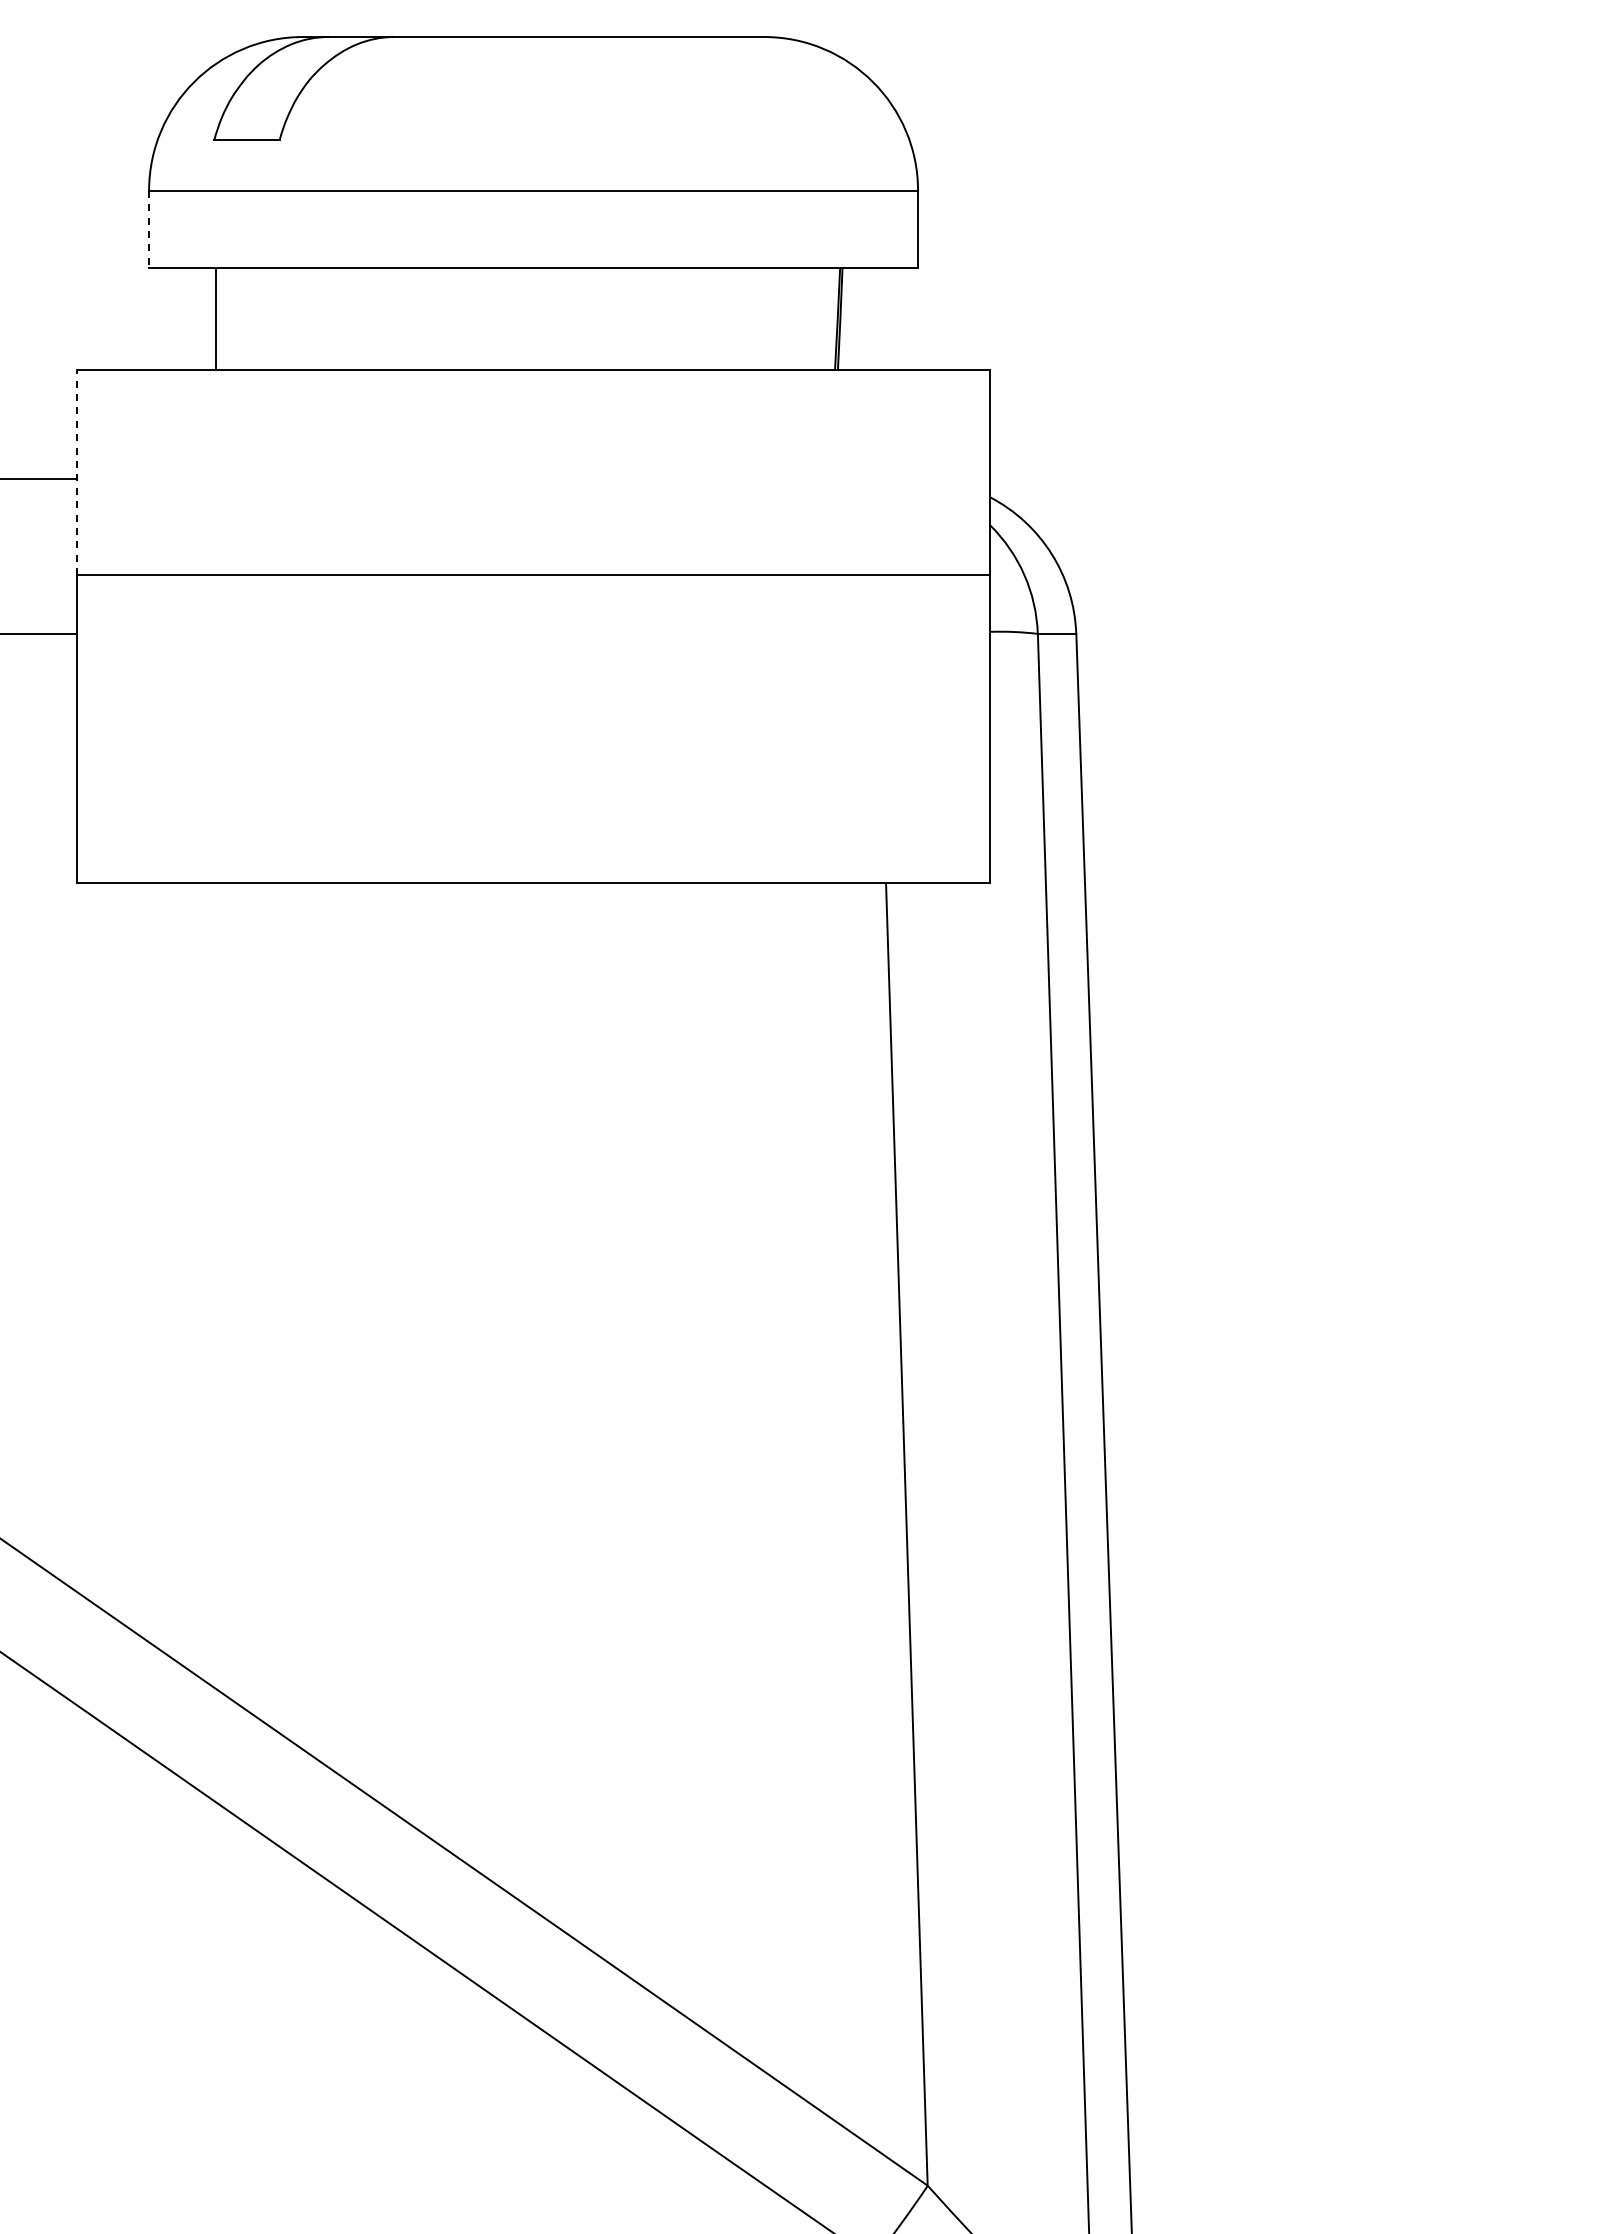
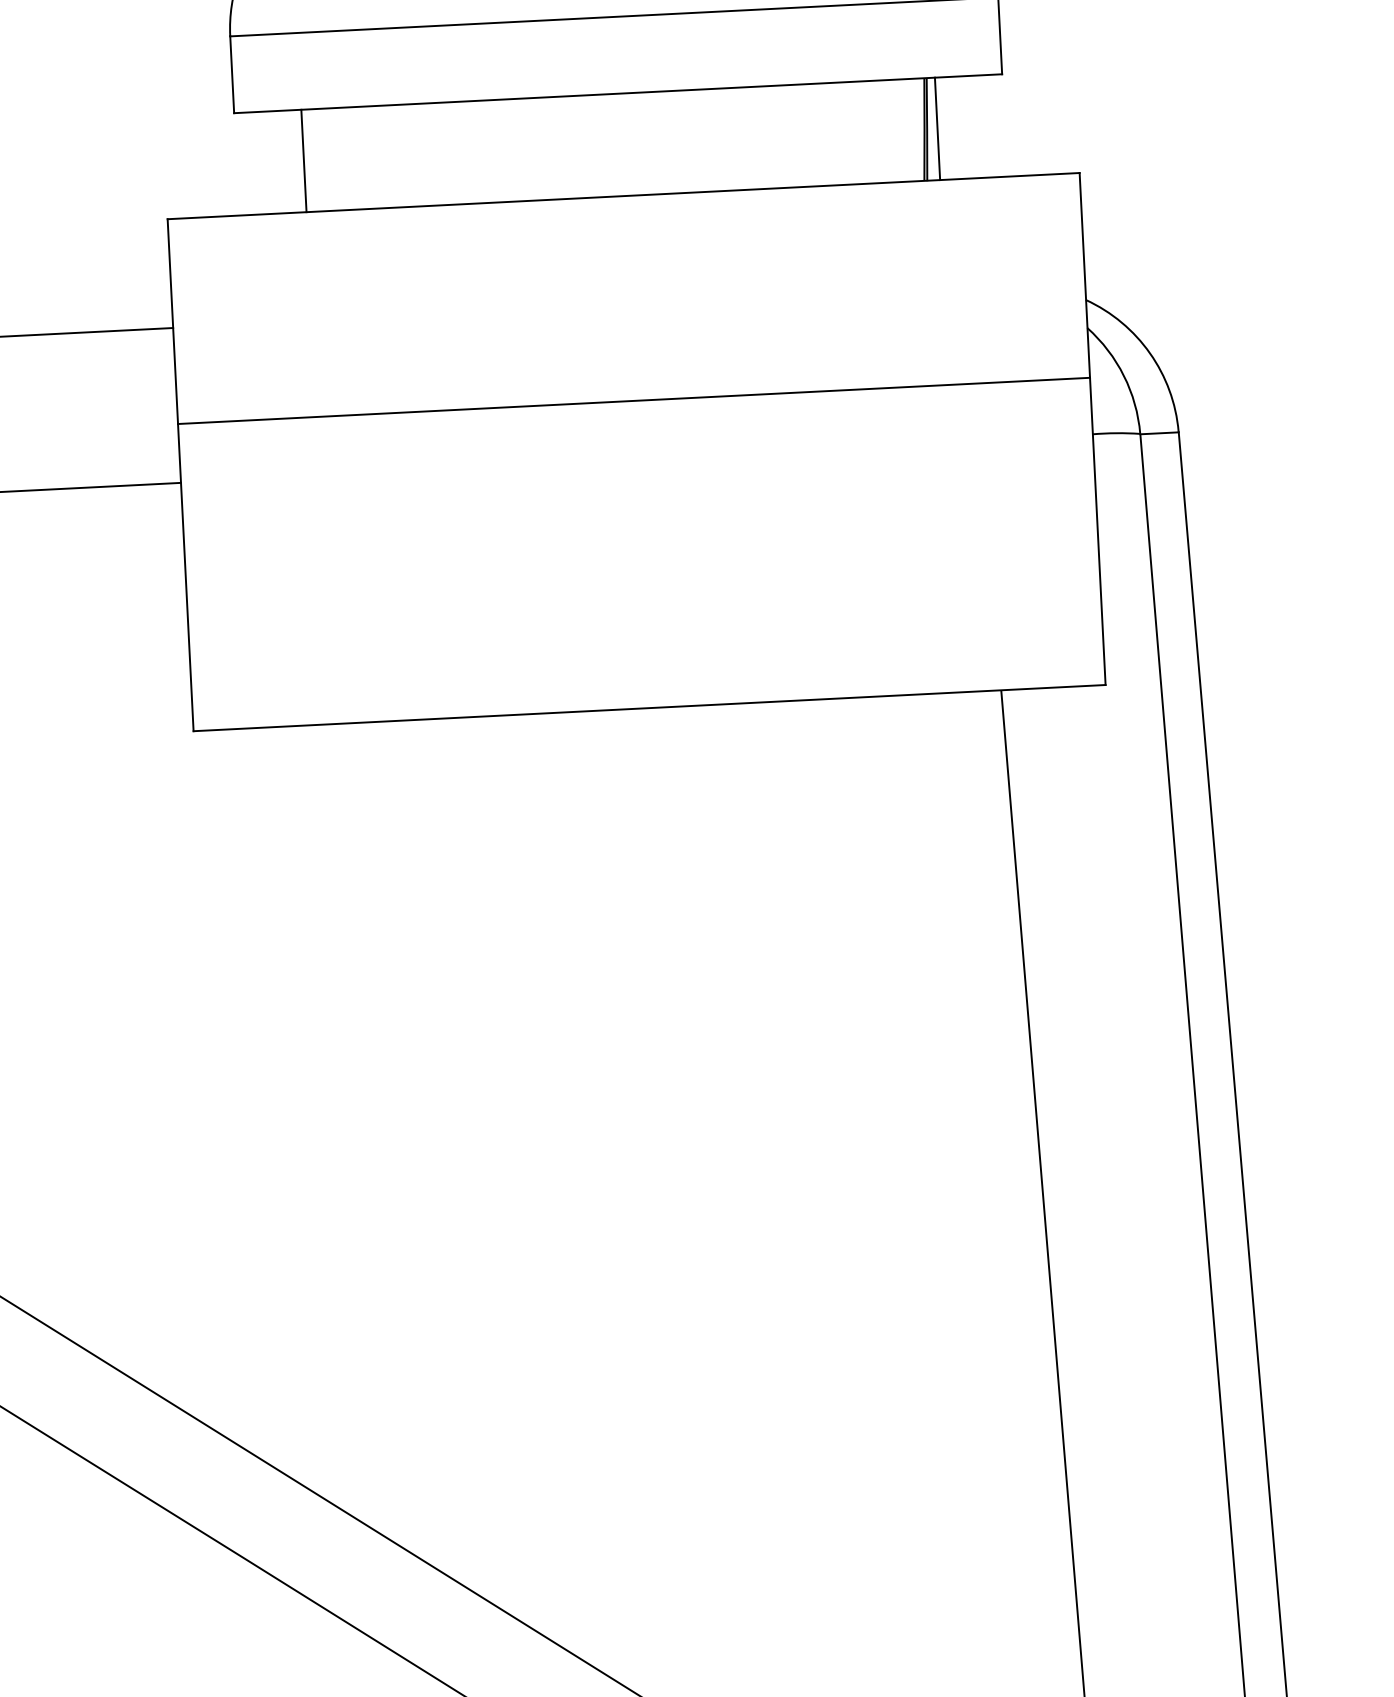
line: (149, 229) -> (232, 74), dashed -> solid
line: (850, 318) -> (937, 128), added
line: (77, 472) -> (173, 321), dashed -> solid

